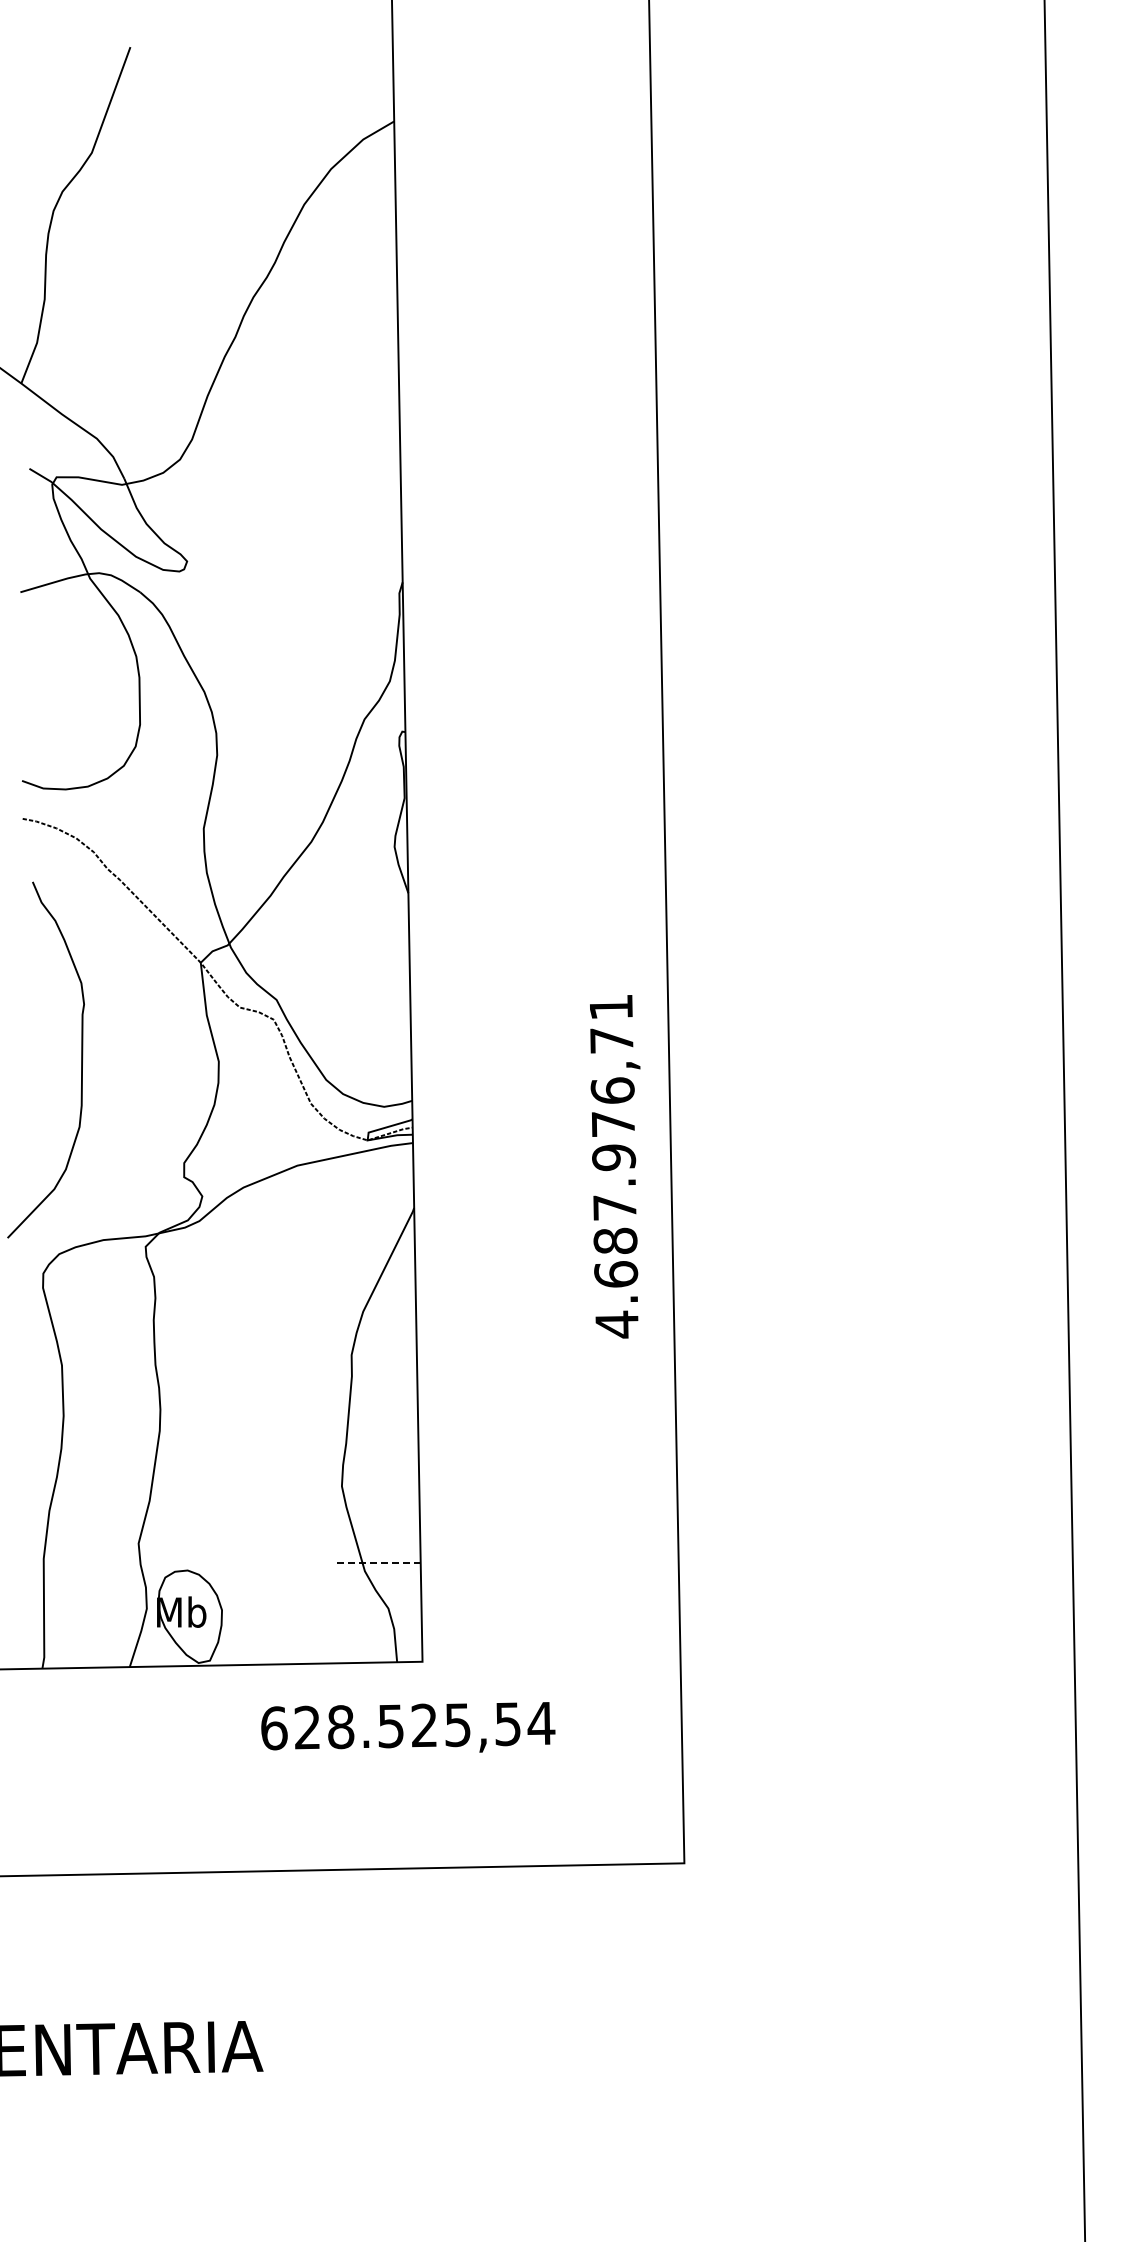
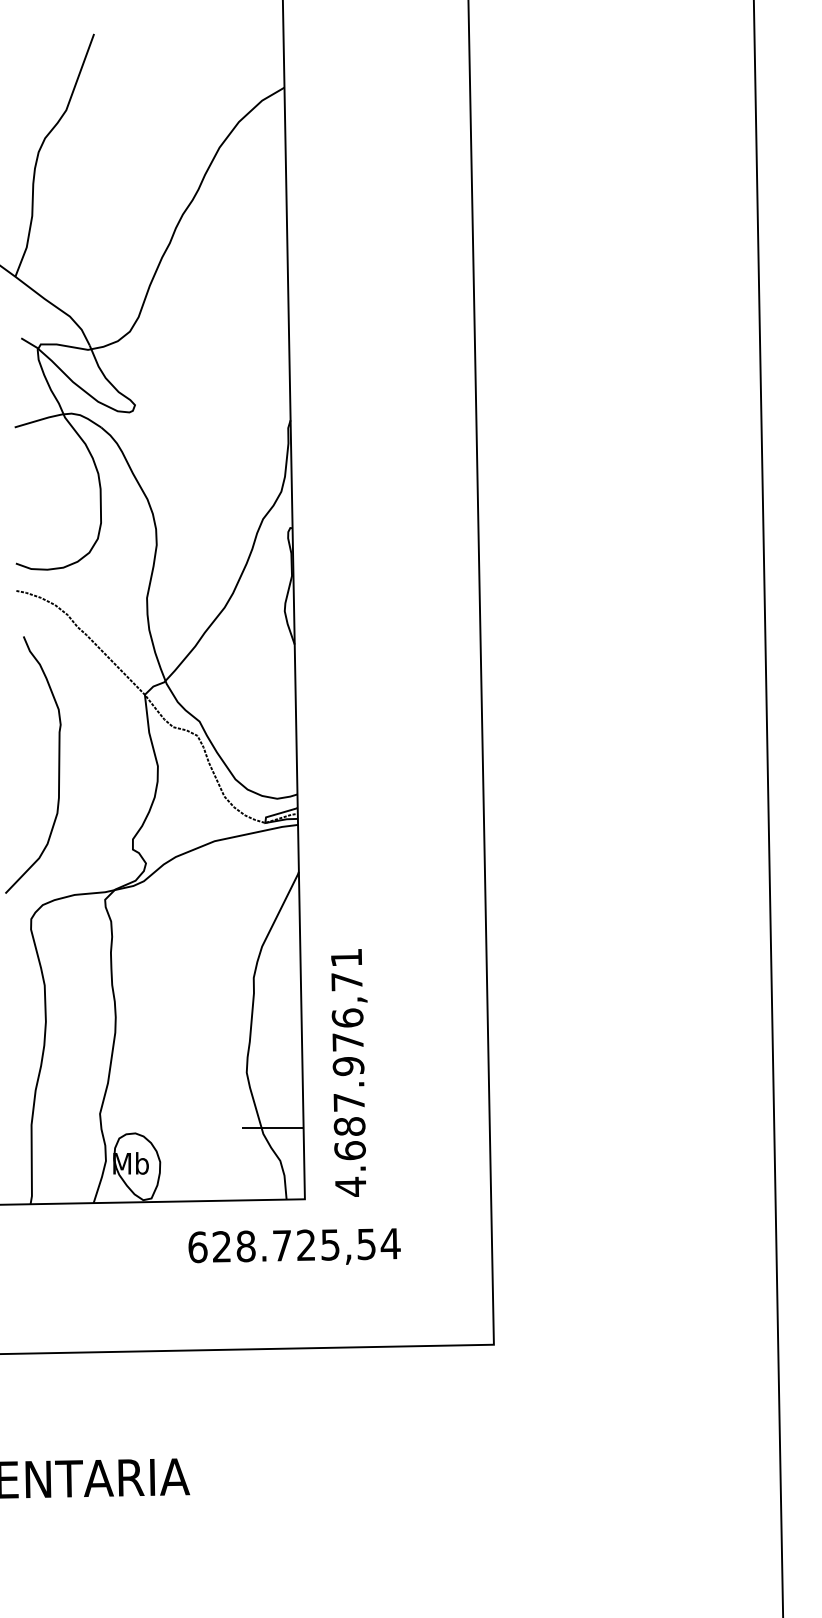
text: (615, 1166) -> (349, 1072), moved
line: (378, 1562) -> (273, 1127), dashed -> solid
text: (390, 1726) -> (281, 1245), 628.525,54 -> 628.725,54

